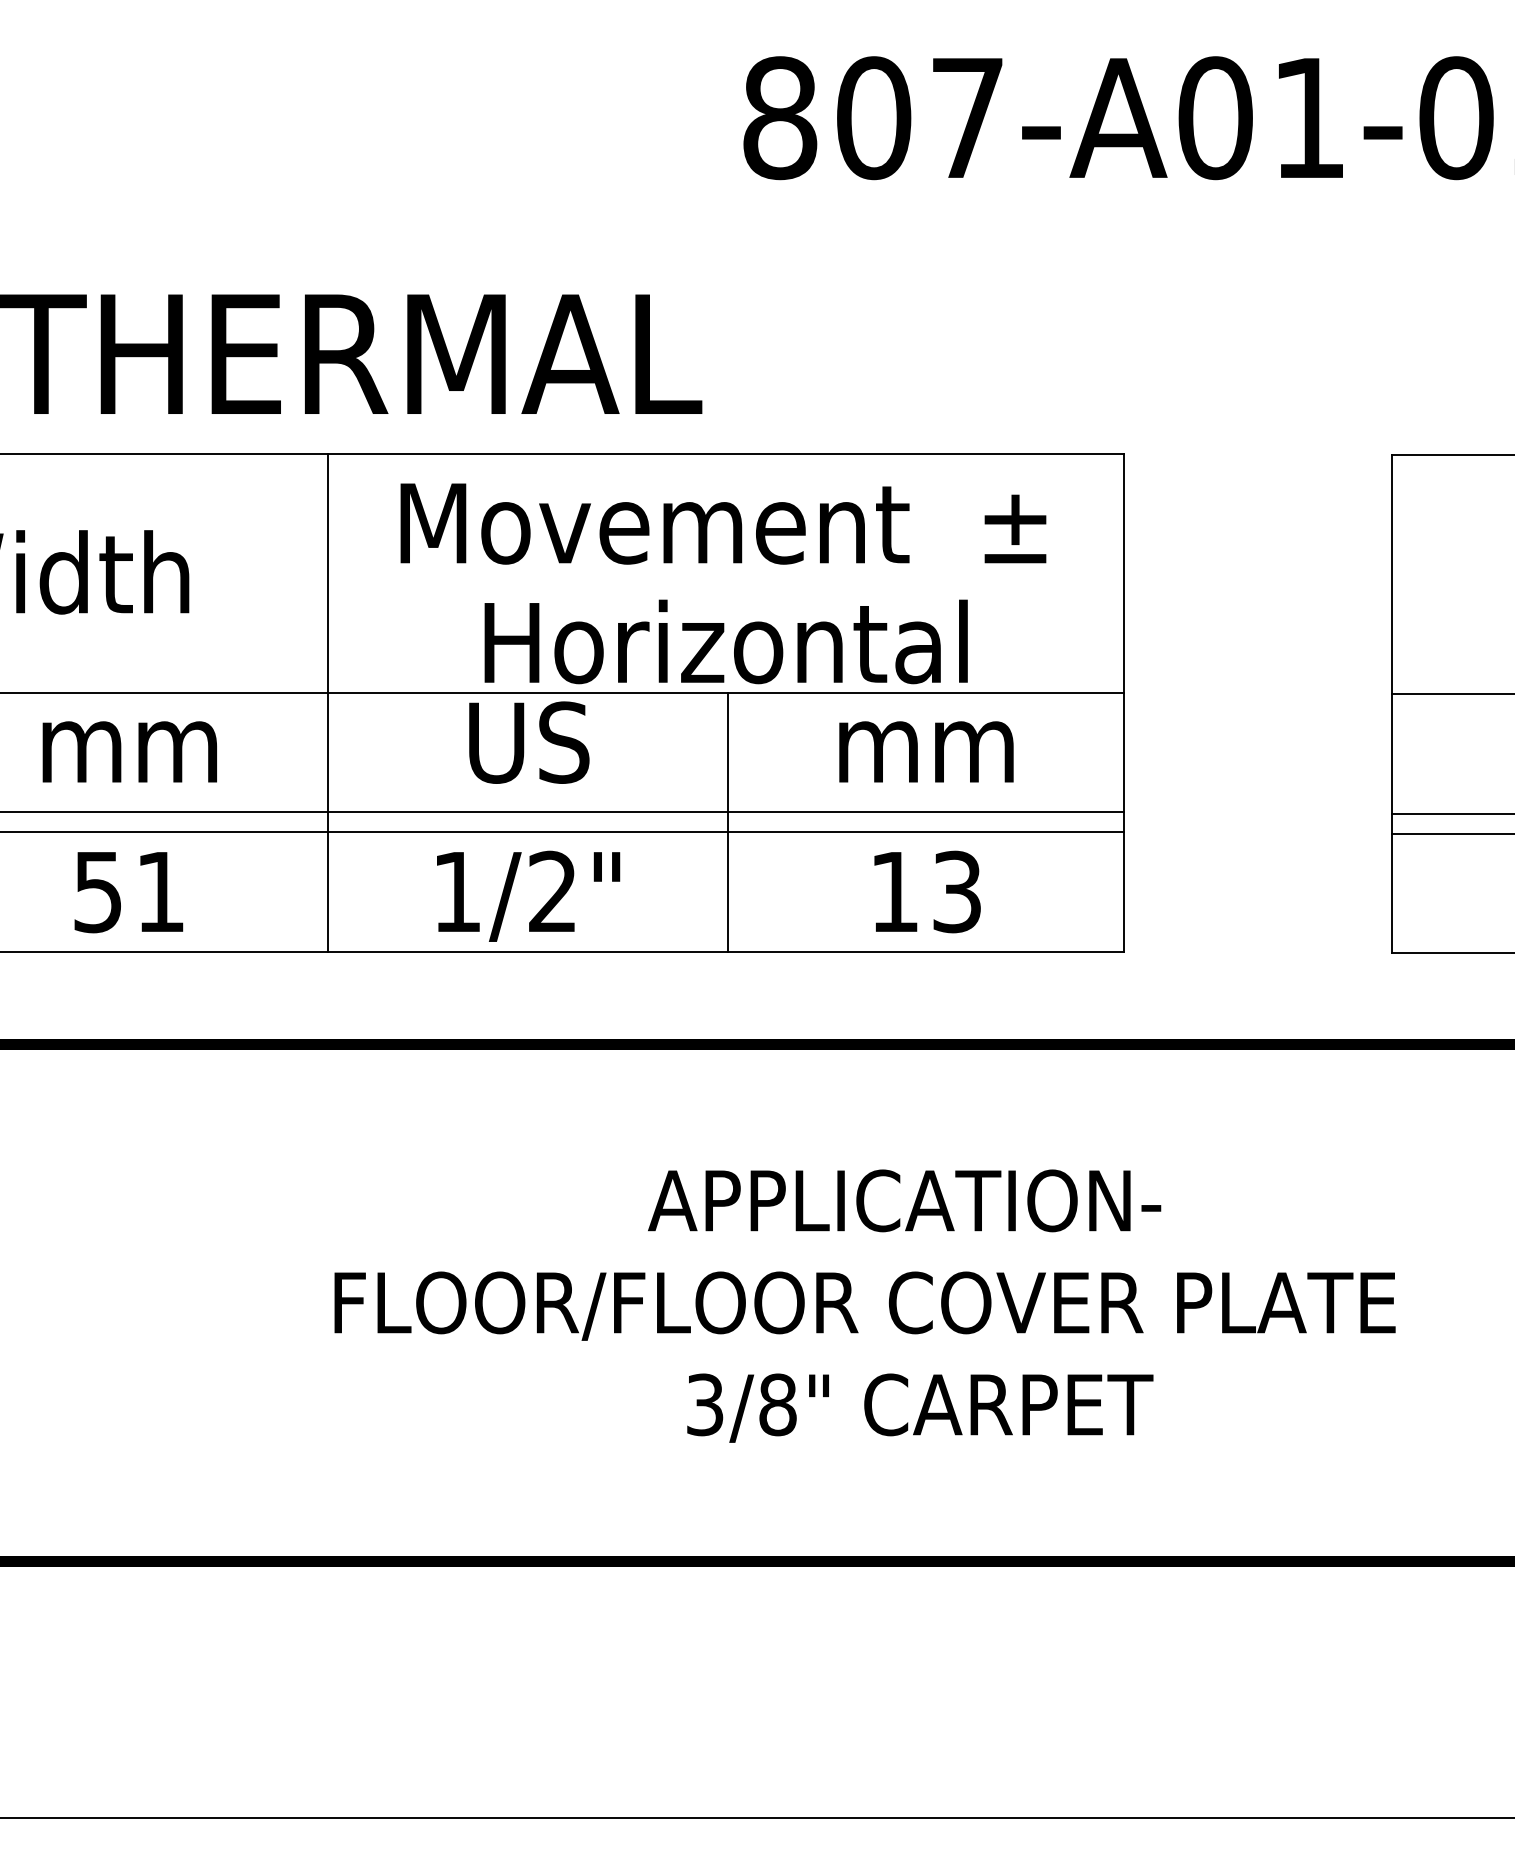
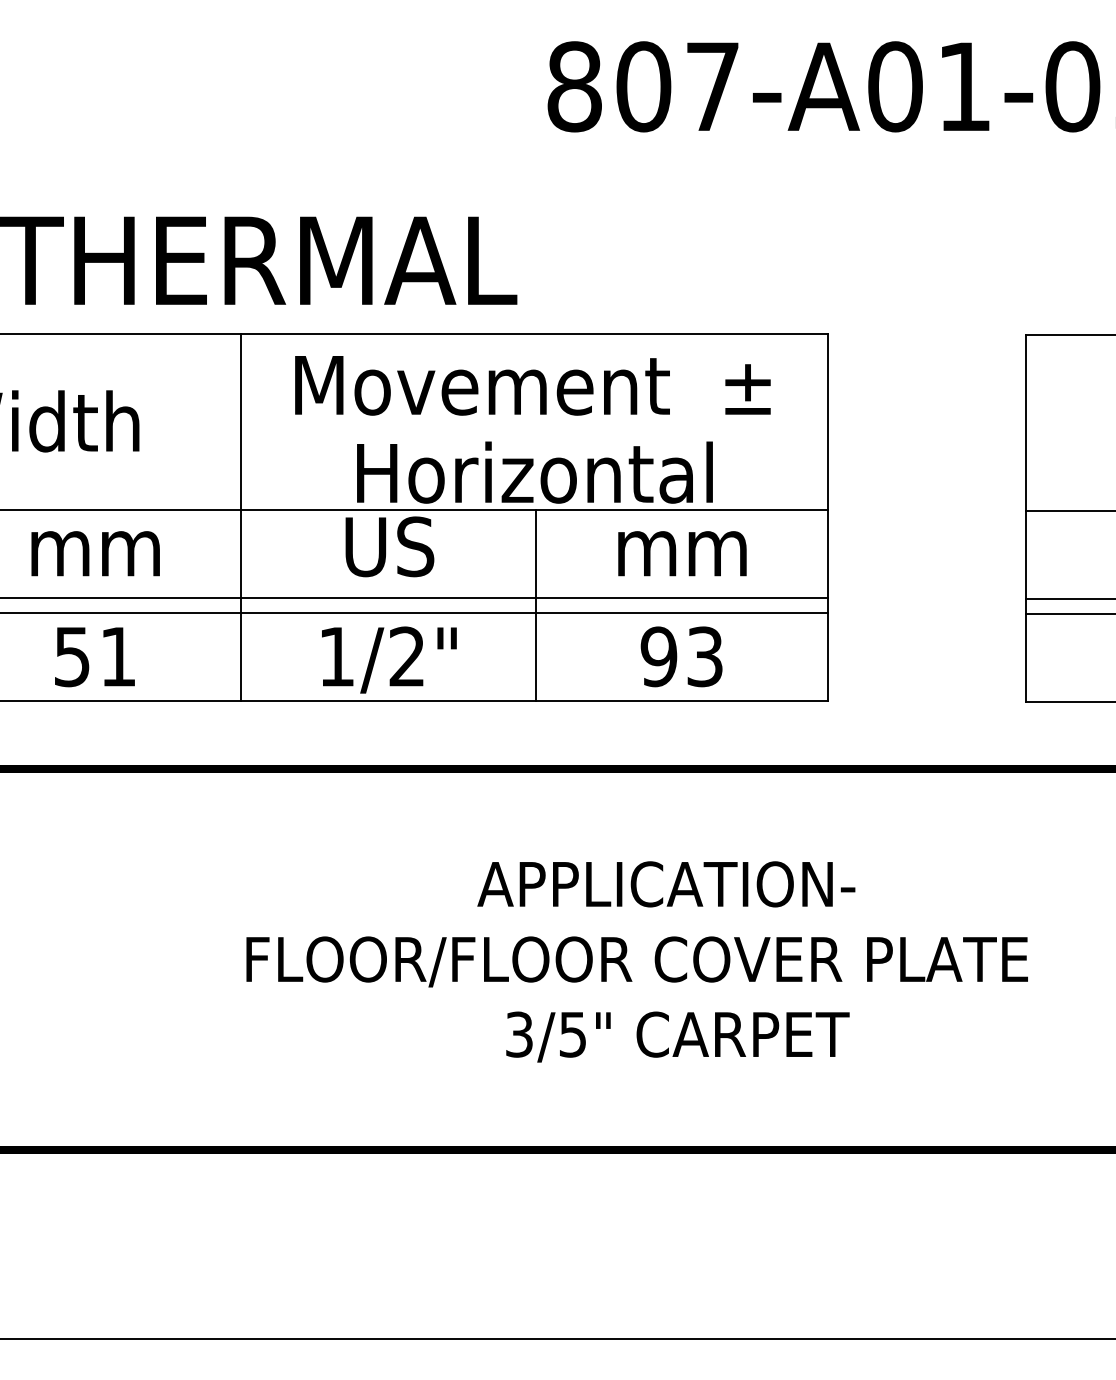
text: (894, 891) -> (658, 656), 13 -> 93
text: (777, 1404) -> (572, 1034), 3/8" -> 3/5"

